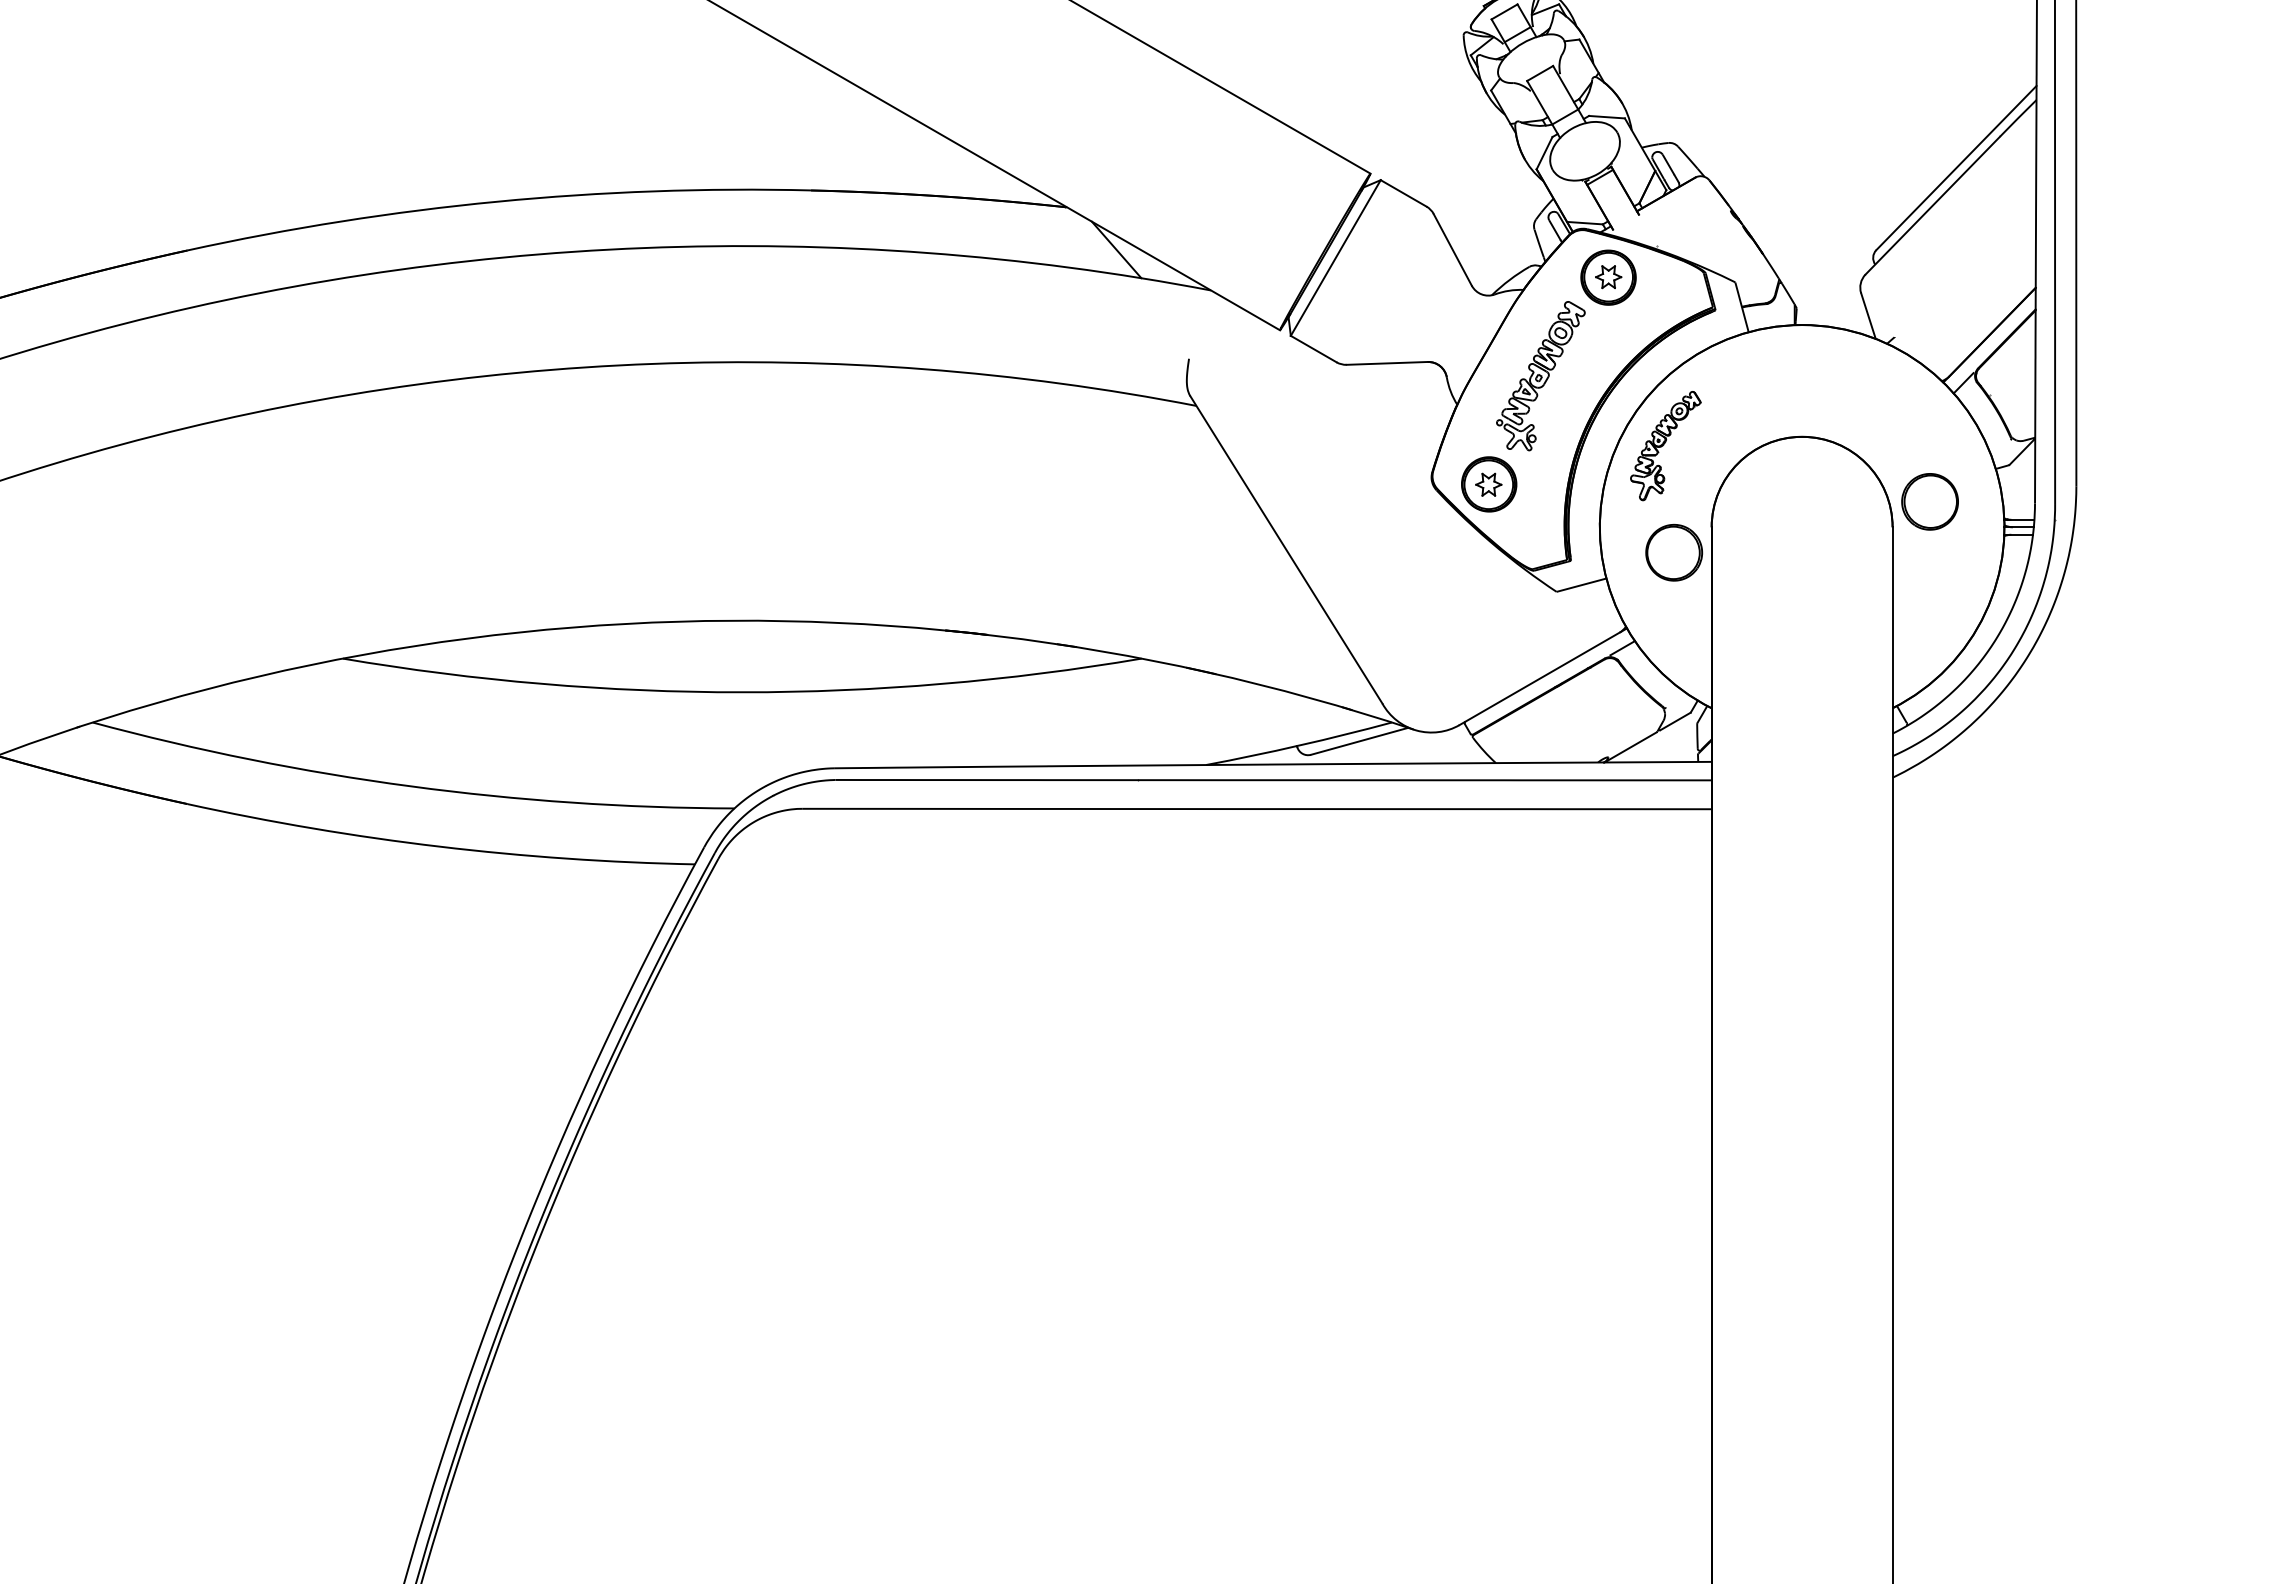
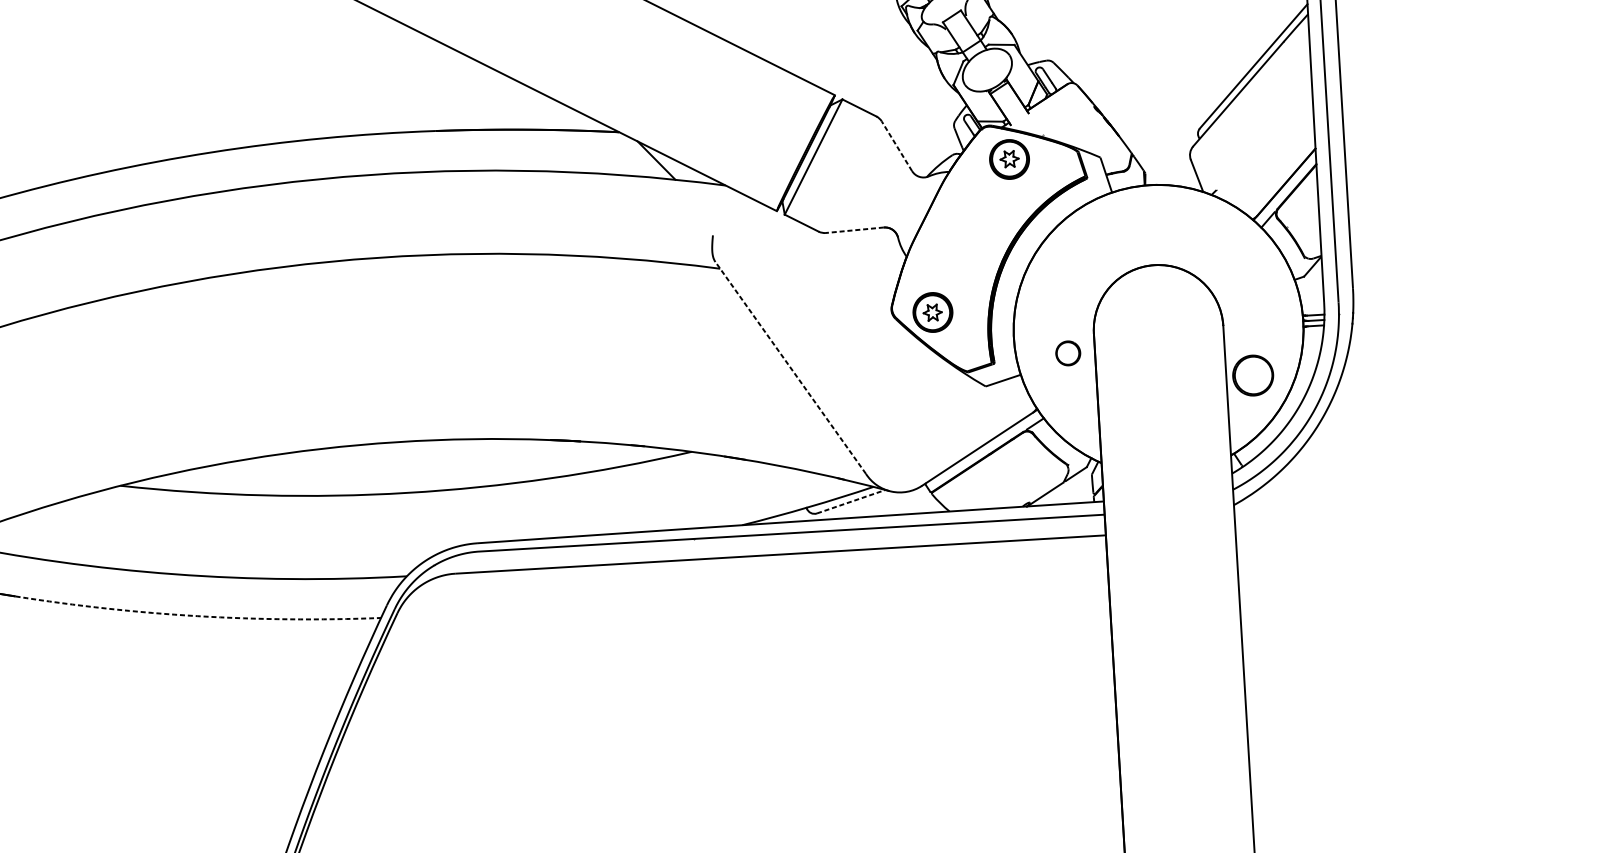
line: (1452, 249) -> (896, 146), solid -> dashed
line: (1387, 363) -> (855, 230), solid -> dashed
part: (1540, 376) -> (965, 233), removed
part: (1665, 446) -> (1057, 277), removed
part: (1929, 501) -> (1252, 375), moved
line: (1286, 549) -> (790, 367), solid -> dashed
part: (1674, 552) -> (1068, 353), size x0.6
line: (1360, 741) -> (851, 501), solid -> dashed
arc: (439, 846) -> (197, 616), solid -> dashed

